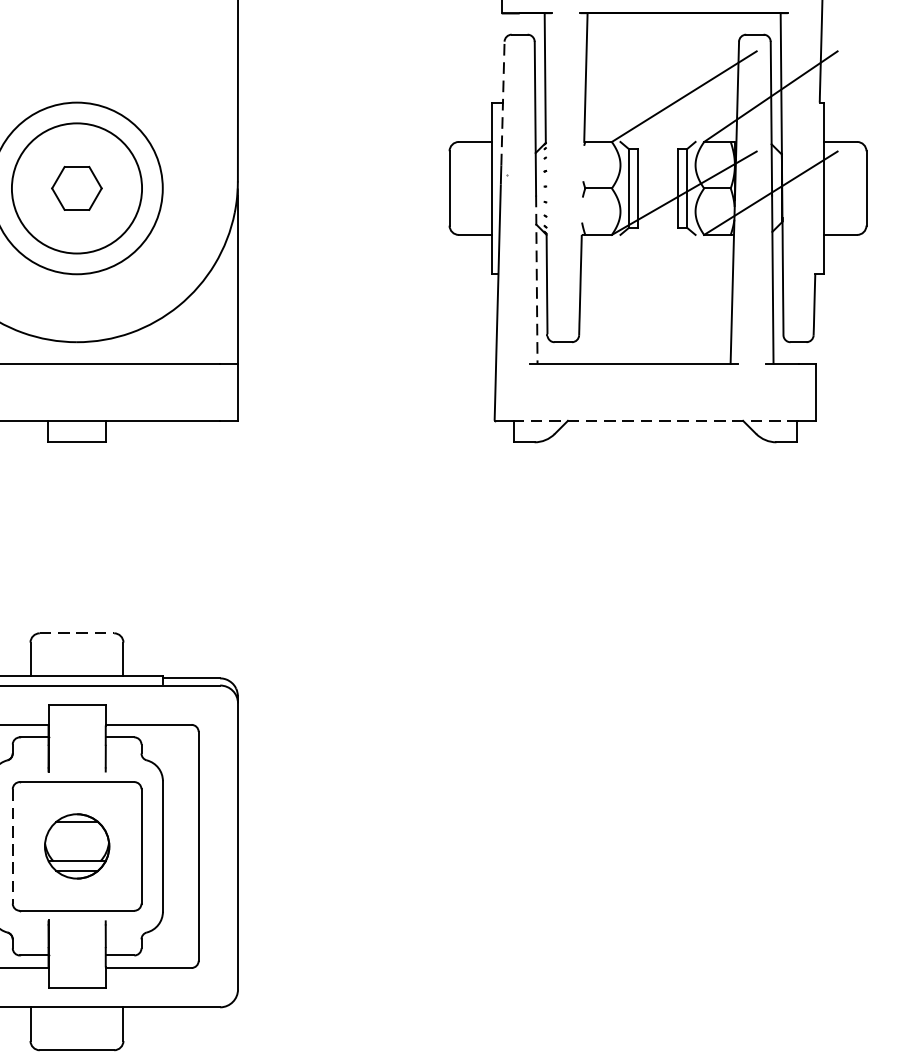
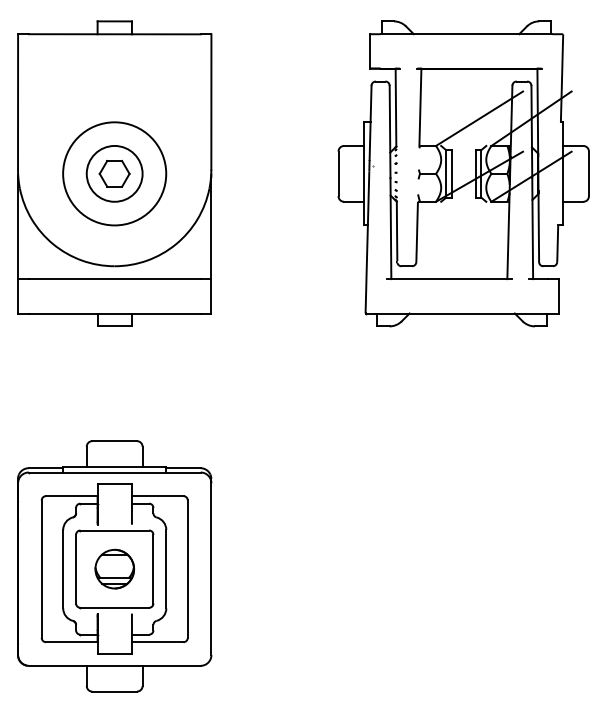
line: (502, 102) -> (370, 122), dashed -> solid
circle: (76, 187) -> (114, 173), size x0.71
line: (536, 281) -> (390, 229), dashed -> solid
line: (655, 420) -> (462, 313), dashed -> solid
line: (78, 633) -> (115, 441), dashed -> solid
line: (13, 846) -> (76, 569), dashed -> solid

